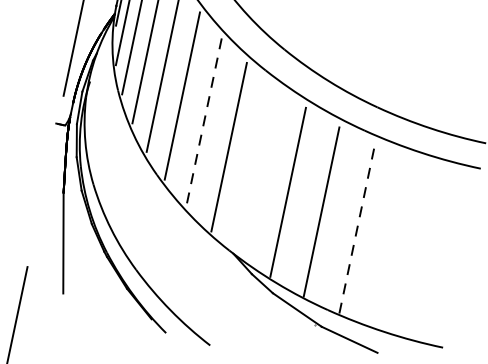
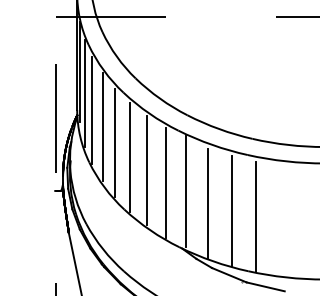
line: (203, 123) -> (146, 171), dashed -> solid
line: (256, 166) -> (185, 191), added
line: (356, 229) -> (255, 217), dashed -> solid

